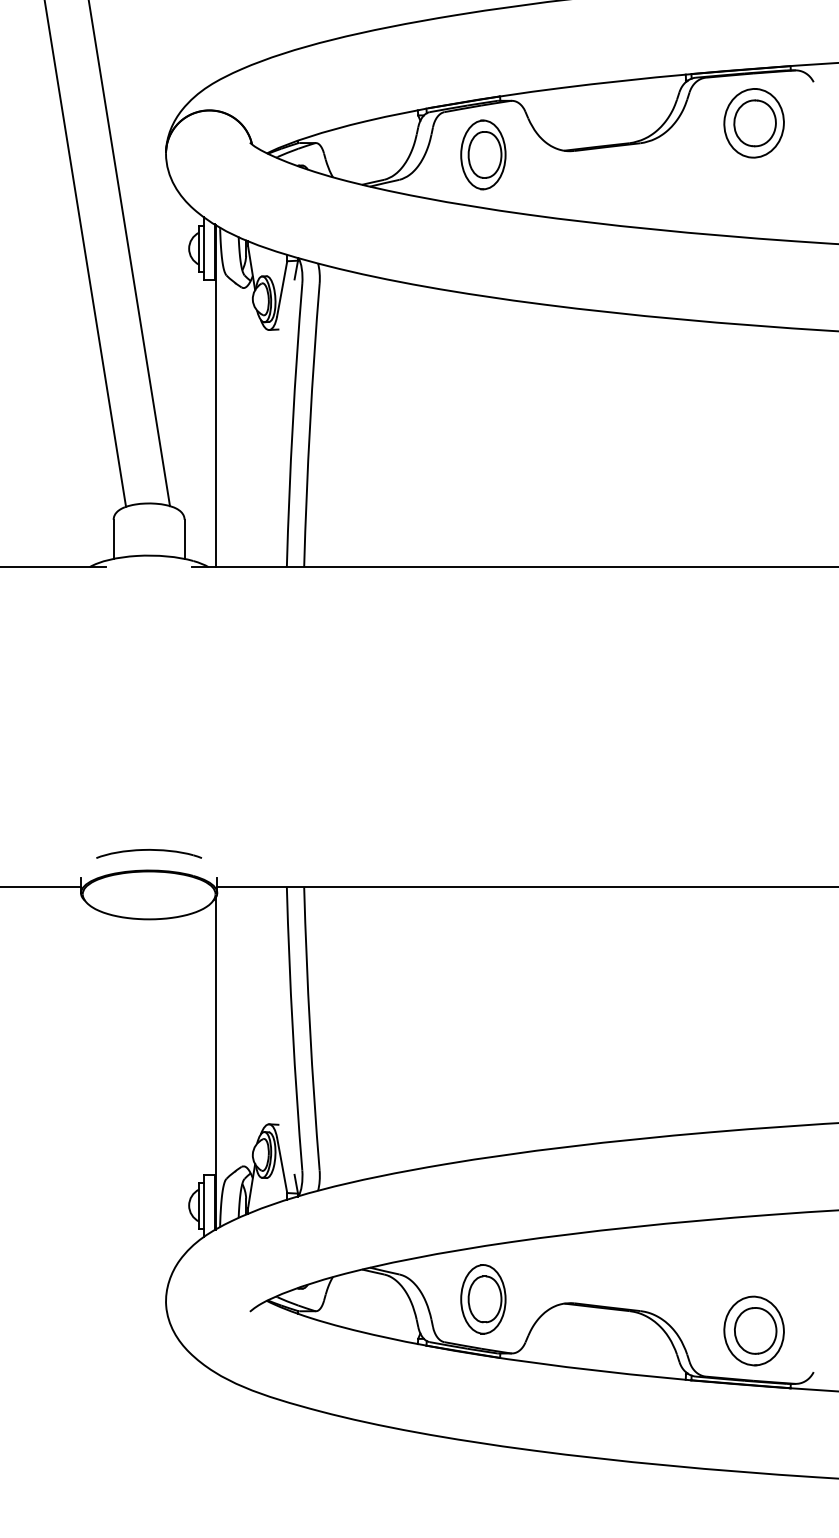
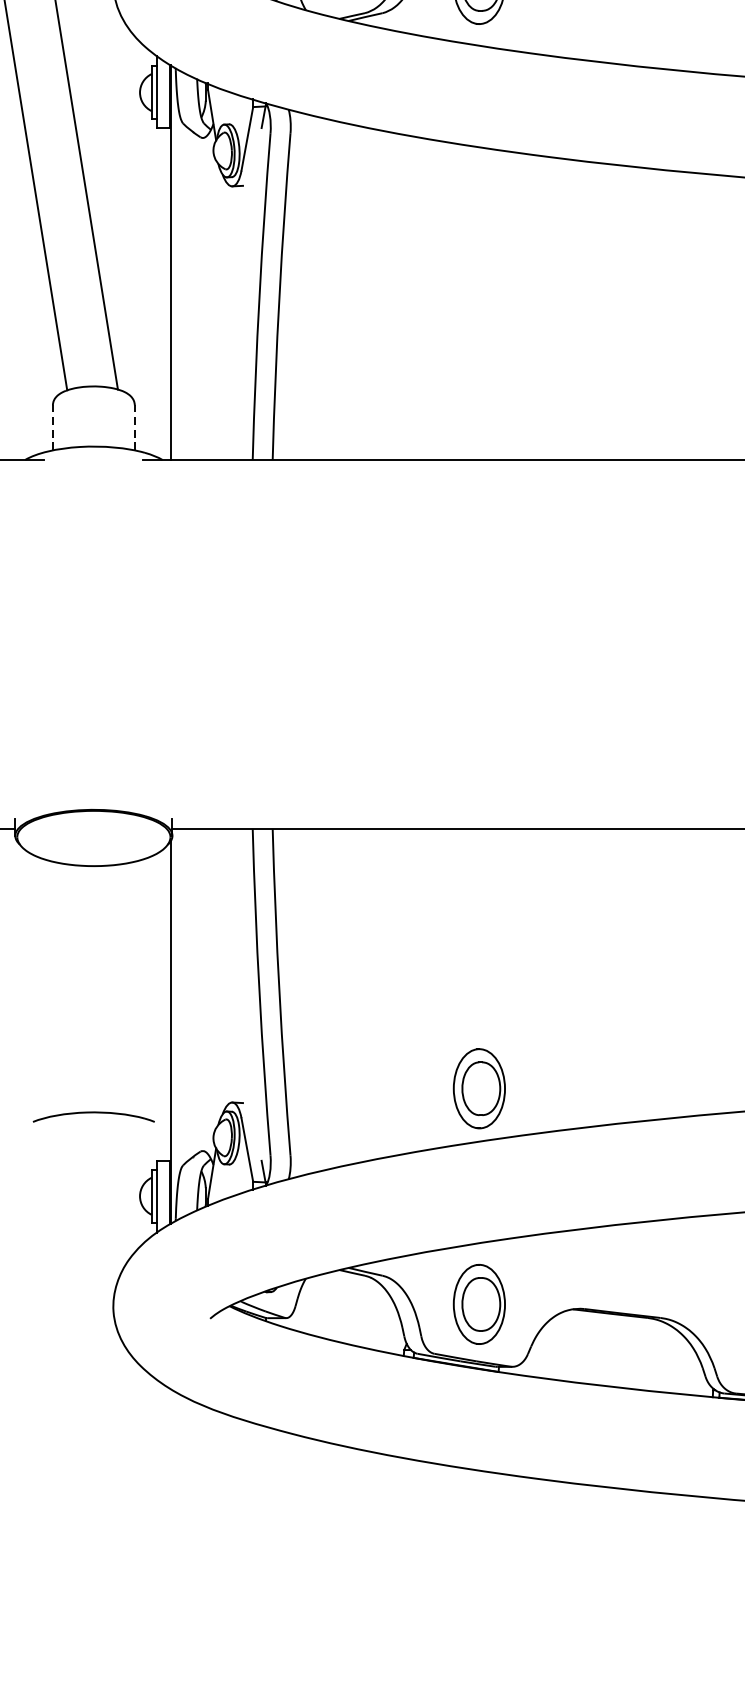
line: (113, 539) -> (52, 428), solid -> dashed
line: (184, 539) -> (134, 428), solid -> dashed
part: (149, 853) -> (94, 1116), moved
part: (483, 1112) -> (479, 1088), added

